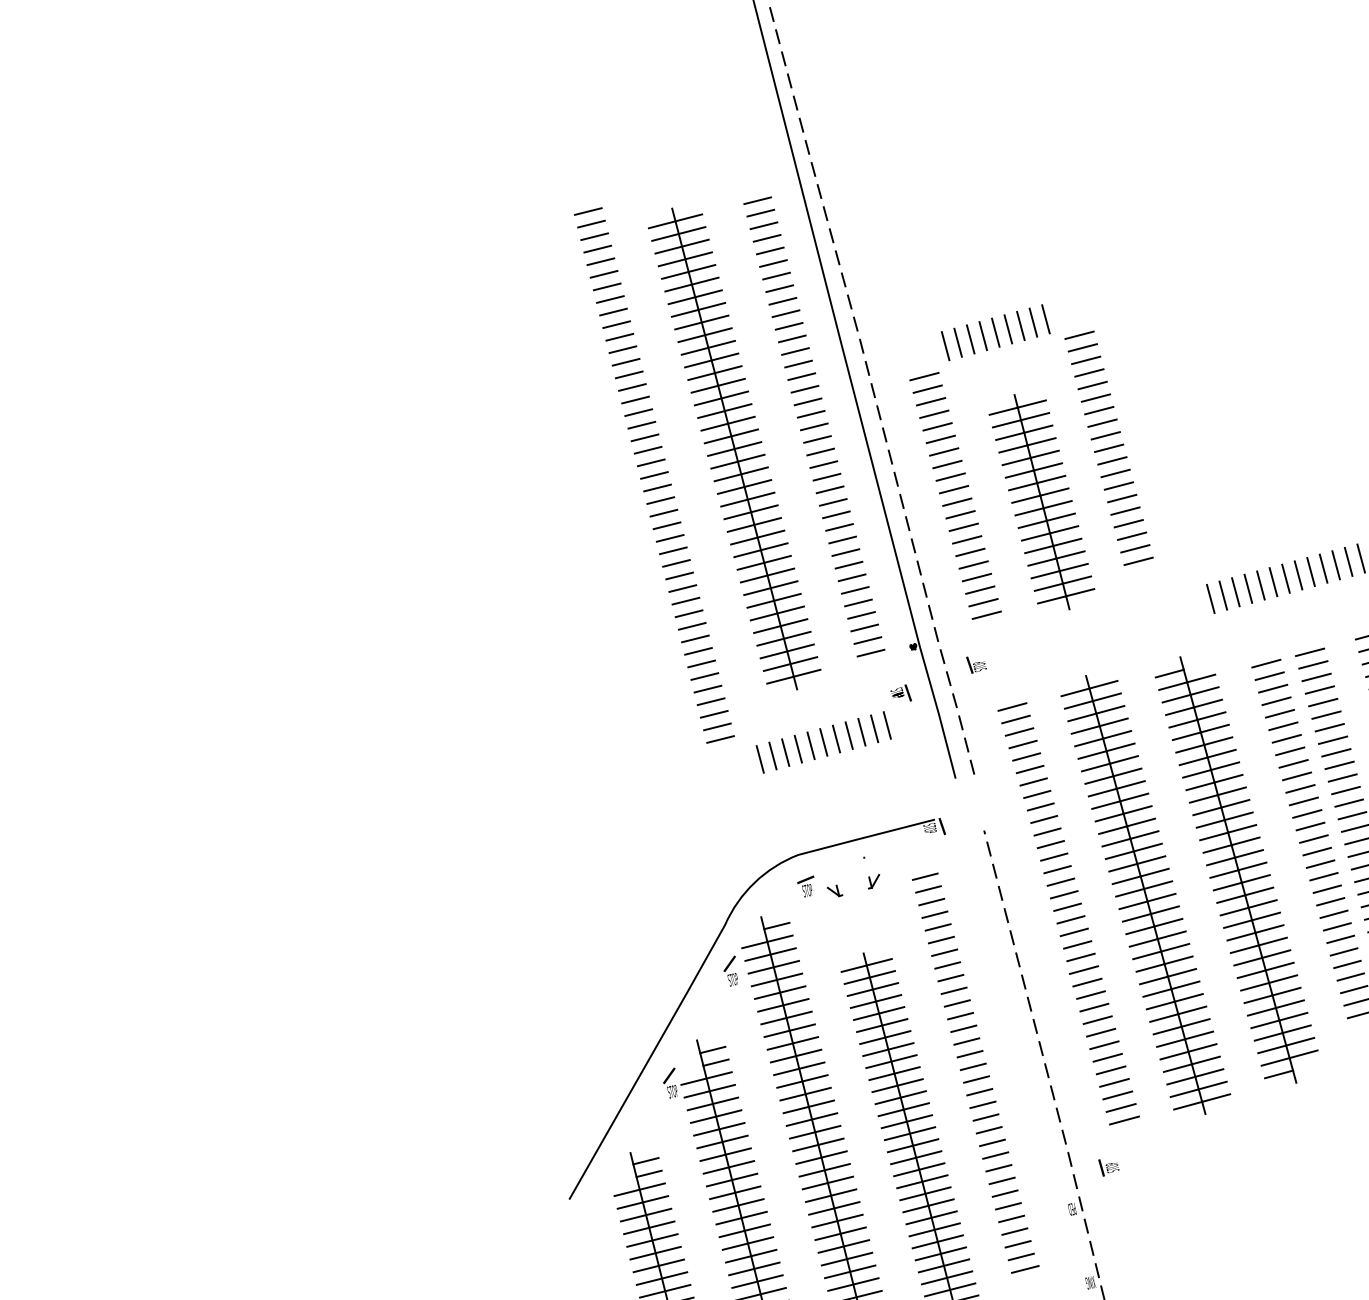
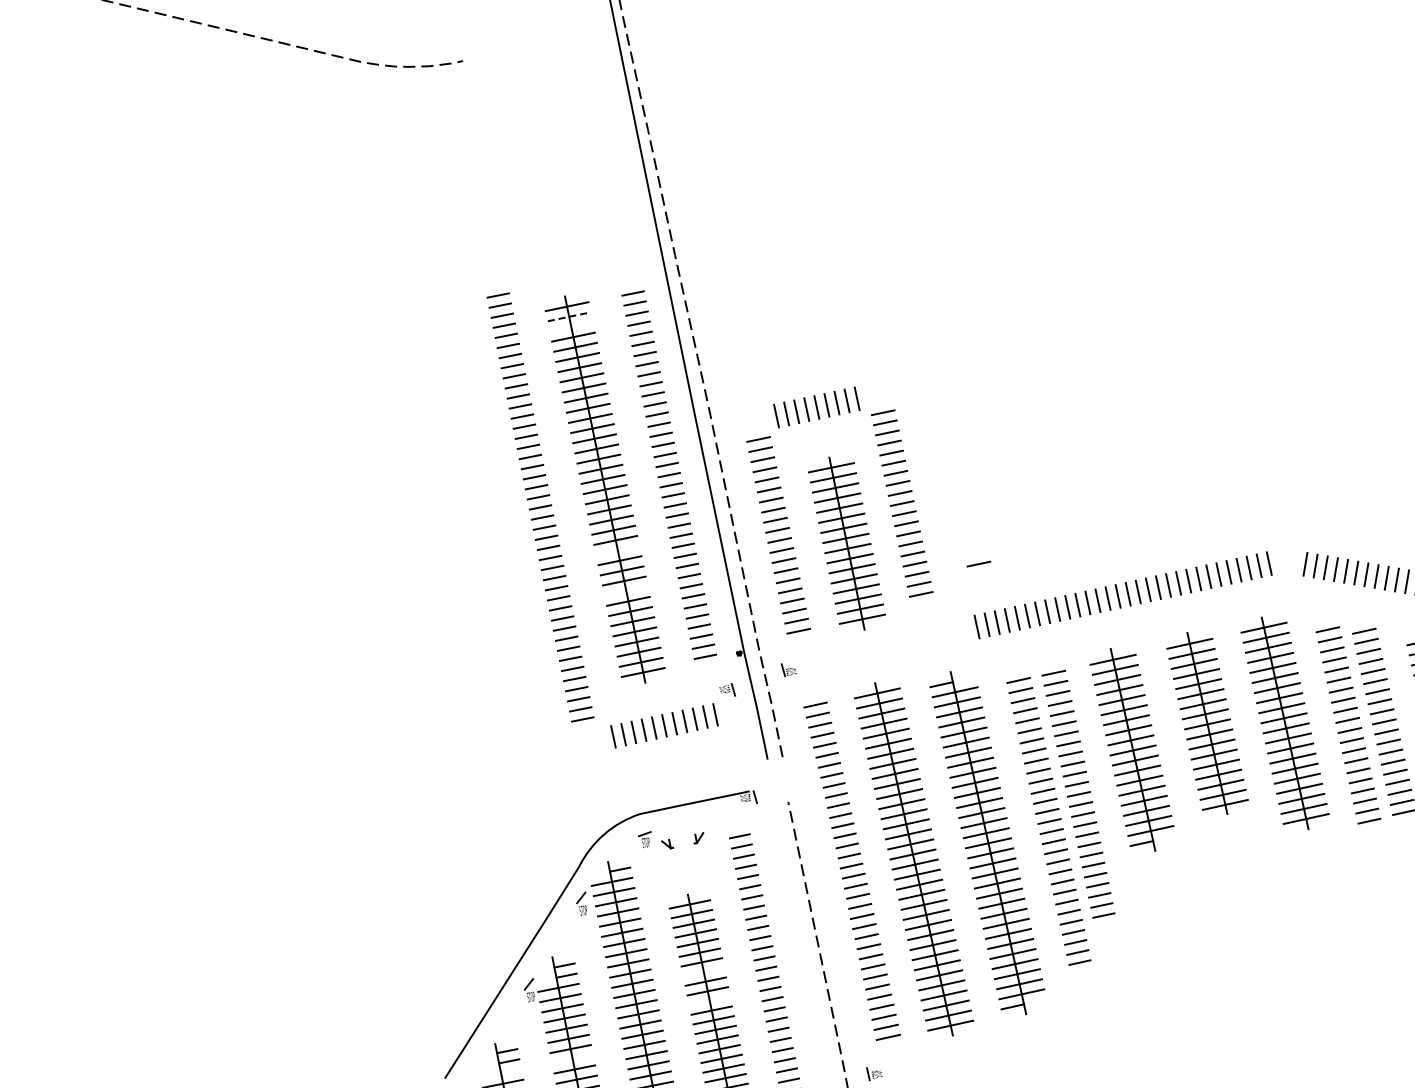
line: (679, 233) -> (569, 316), solid -> dashed
line: (681, 246) -> (570, 326), removed
line: (1208, 518) -> (978, 563), added
line: (753, 524) -> (617, 550), removed
line: (766, 574) -> (625, 590), removed
line: (887, 1048) -> (703, 971), removed
line: (897, 1085) -> (709, 1000), removed
line: (728, 1167) -> (572, 1059), removed
line: (638, 1189) -> (500, 1073), removed

